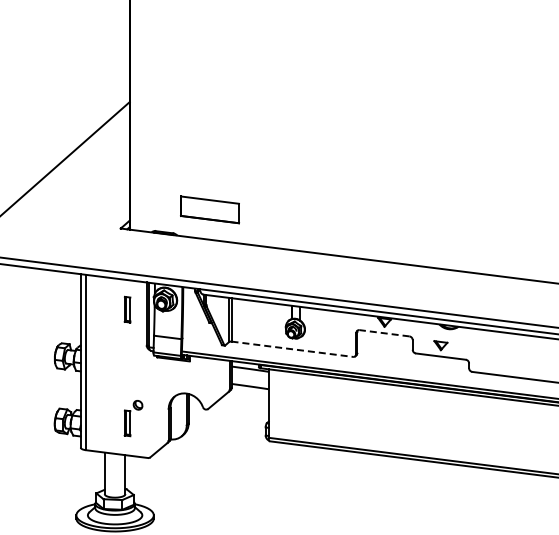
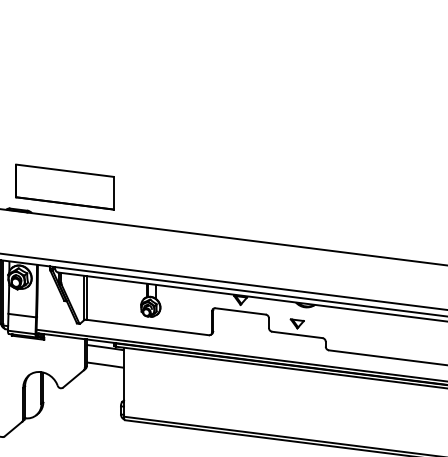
part: (209, 209) -> (64, 186), size x1.67
line: (384, 333) -> (240, 311), dashed -> solid
line: (292, 349) -> (147, 327), dashed -> solid

